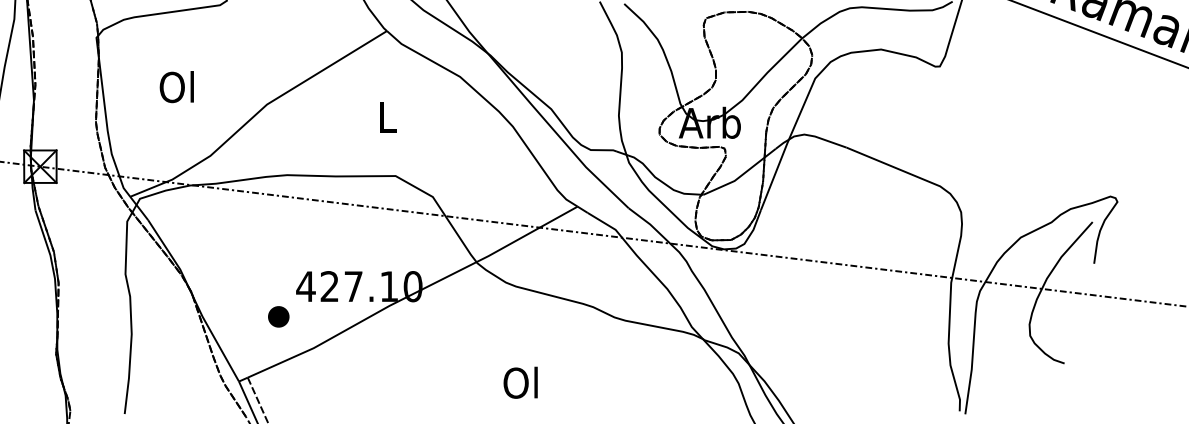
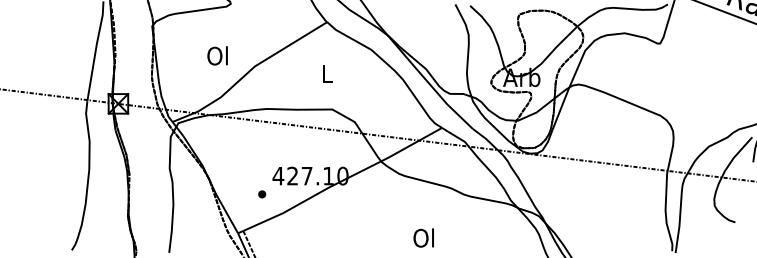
text: (176, 86) -> (217, 55), moved
part: (279, 317) -> (262, 194), size x0.62
text: (520, 381) -> (423, 237), moved

